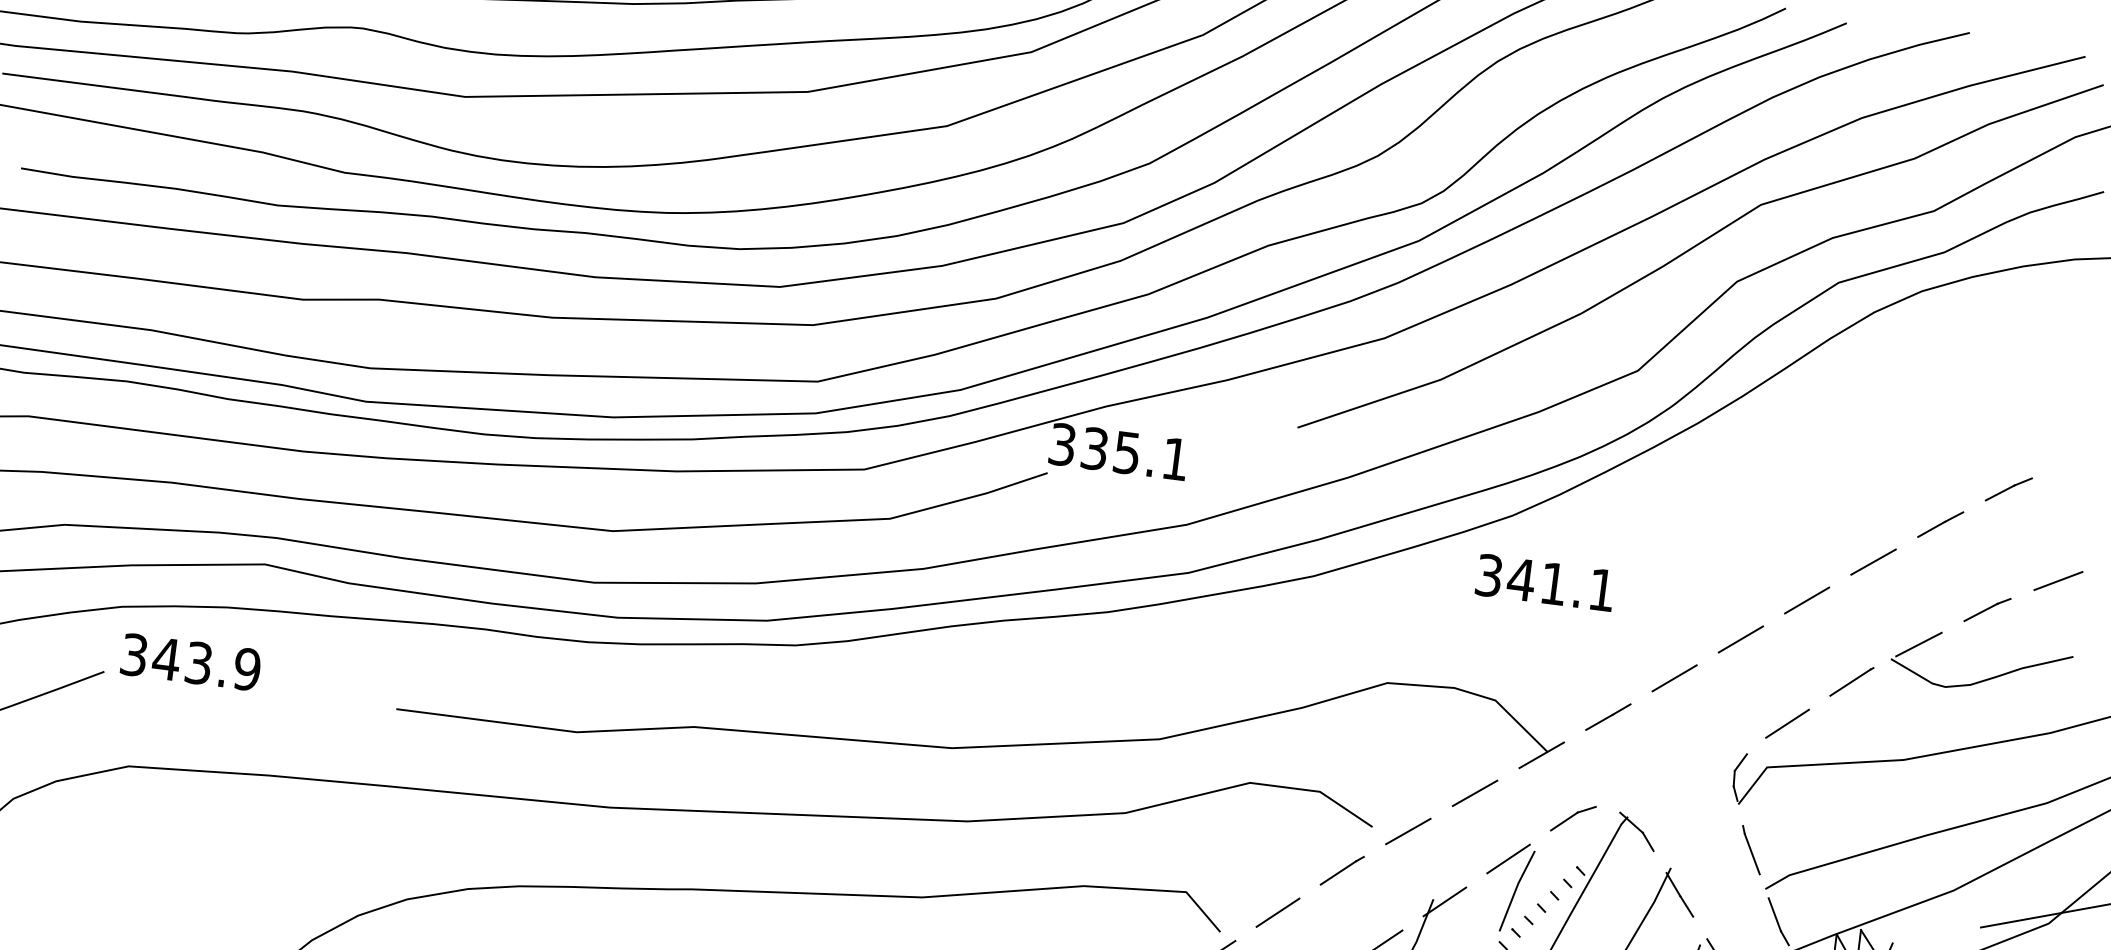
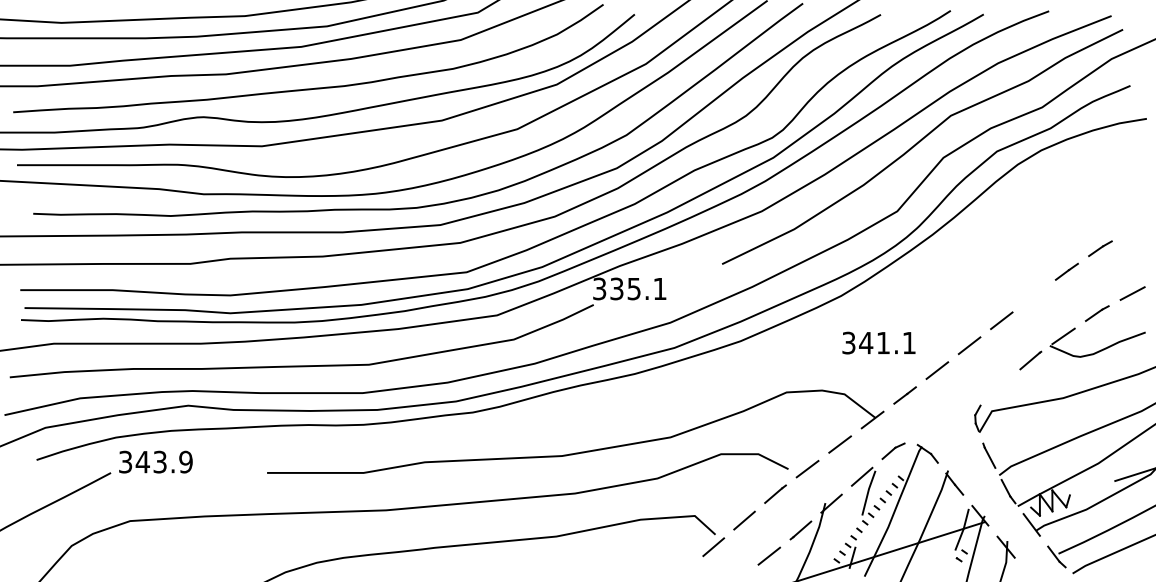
line: (1874, 561) -> (1034, 295), removed
text: (1544, 581) -> (878, 342), moved
line: (1787, 722) -> (999, 386), removed

